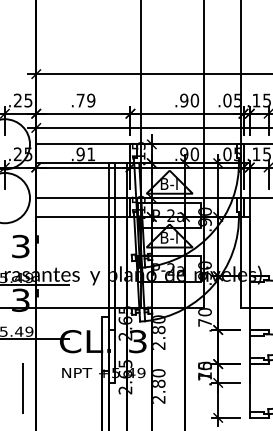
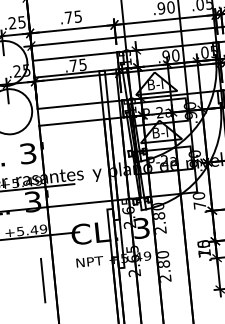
text: (91, 100) -> (78, 16), .79 -> .75
text: (85, 154) -> (77, 65), .91 -> .75

